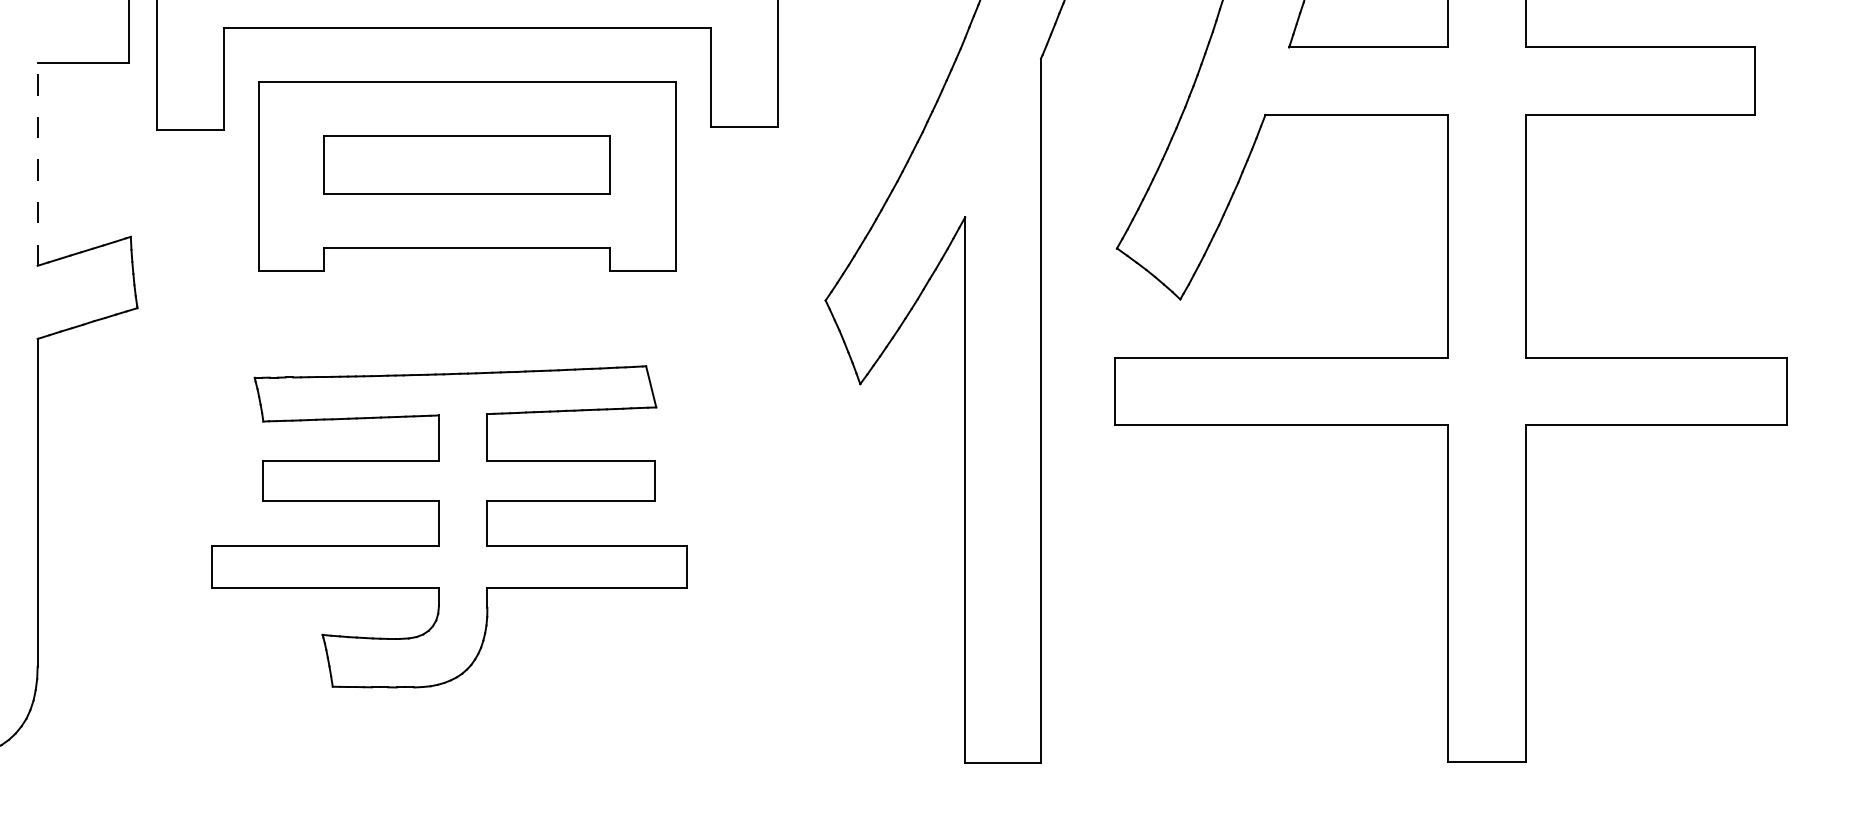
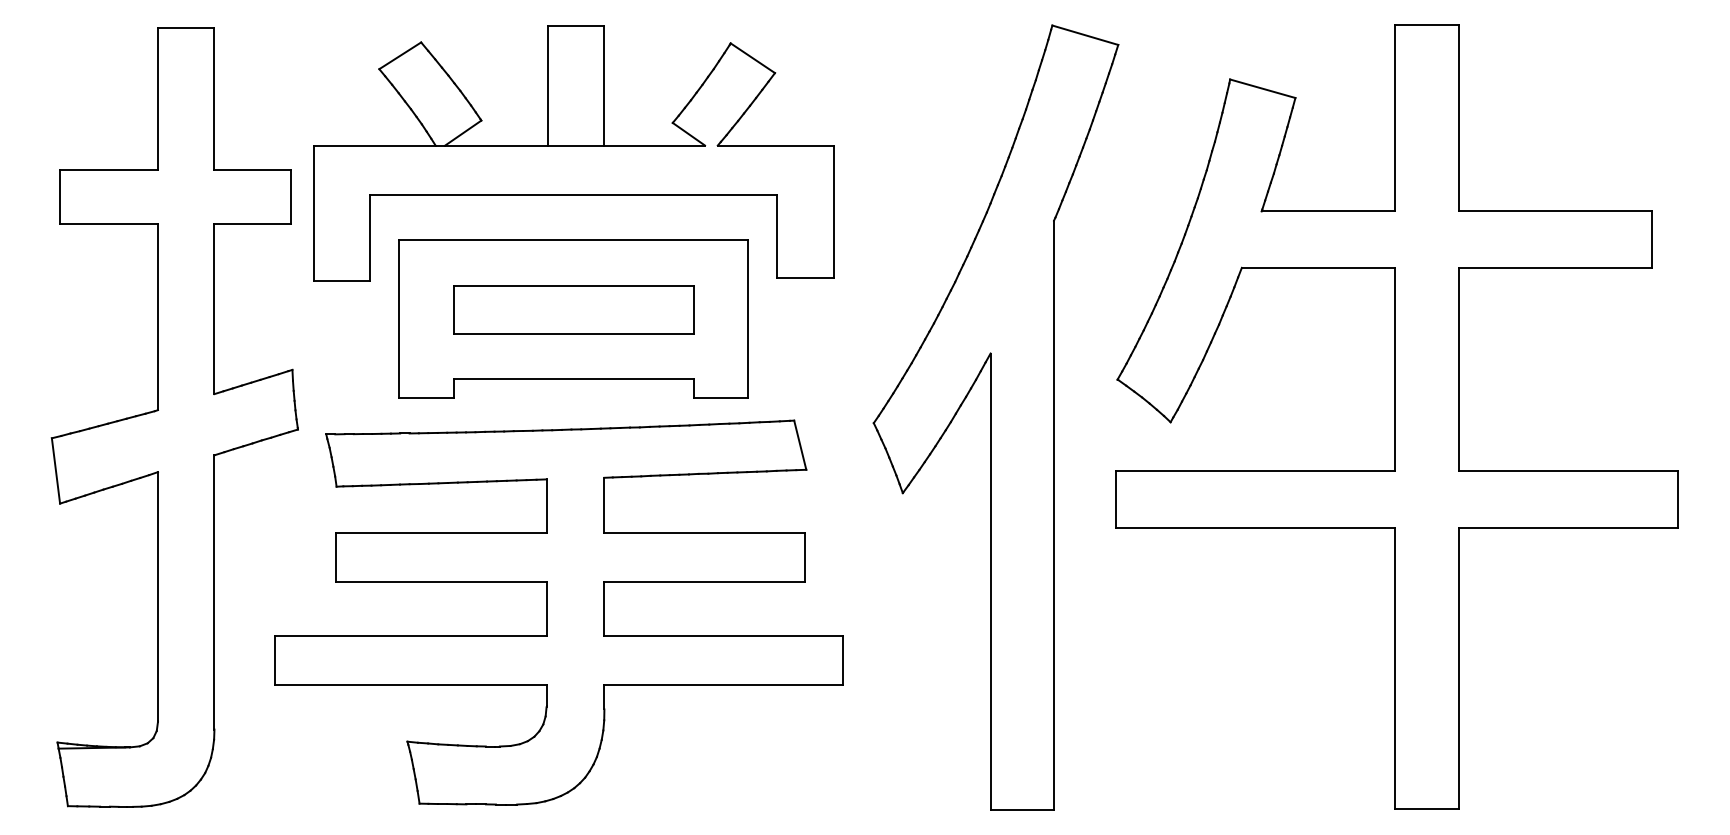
line: (37, 164) -> (214, 309), dashed -> solid
part: (448, 526) -> (558, 612), size x1.43

